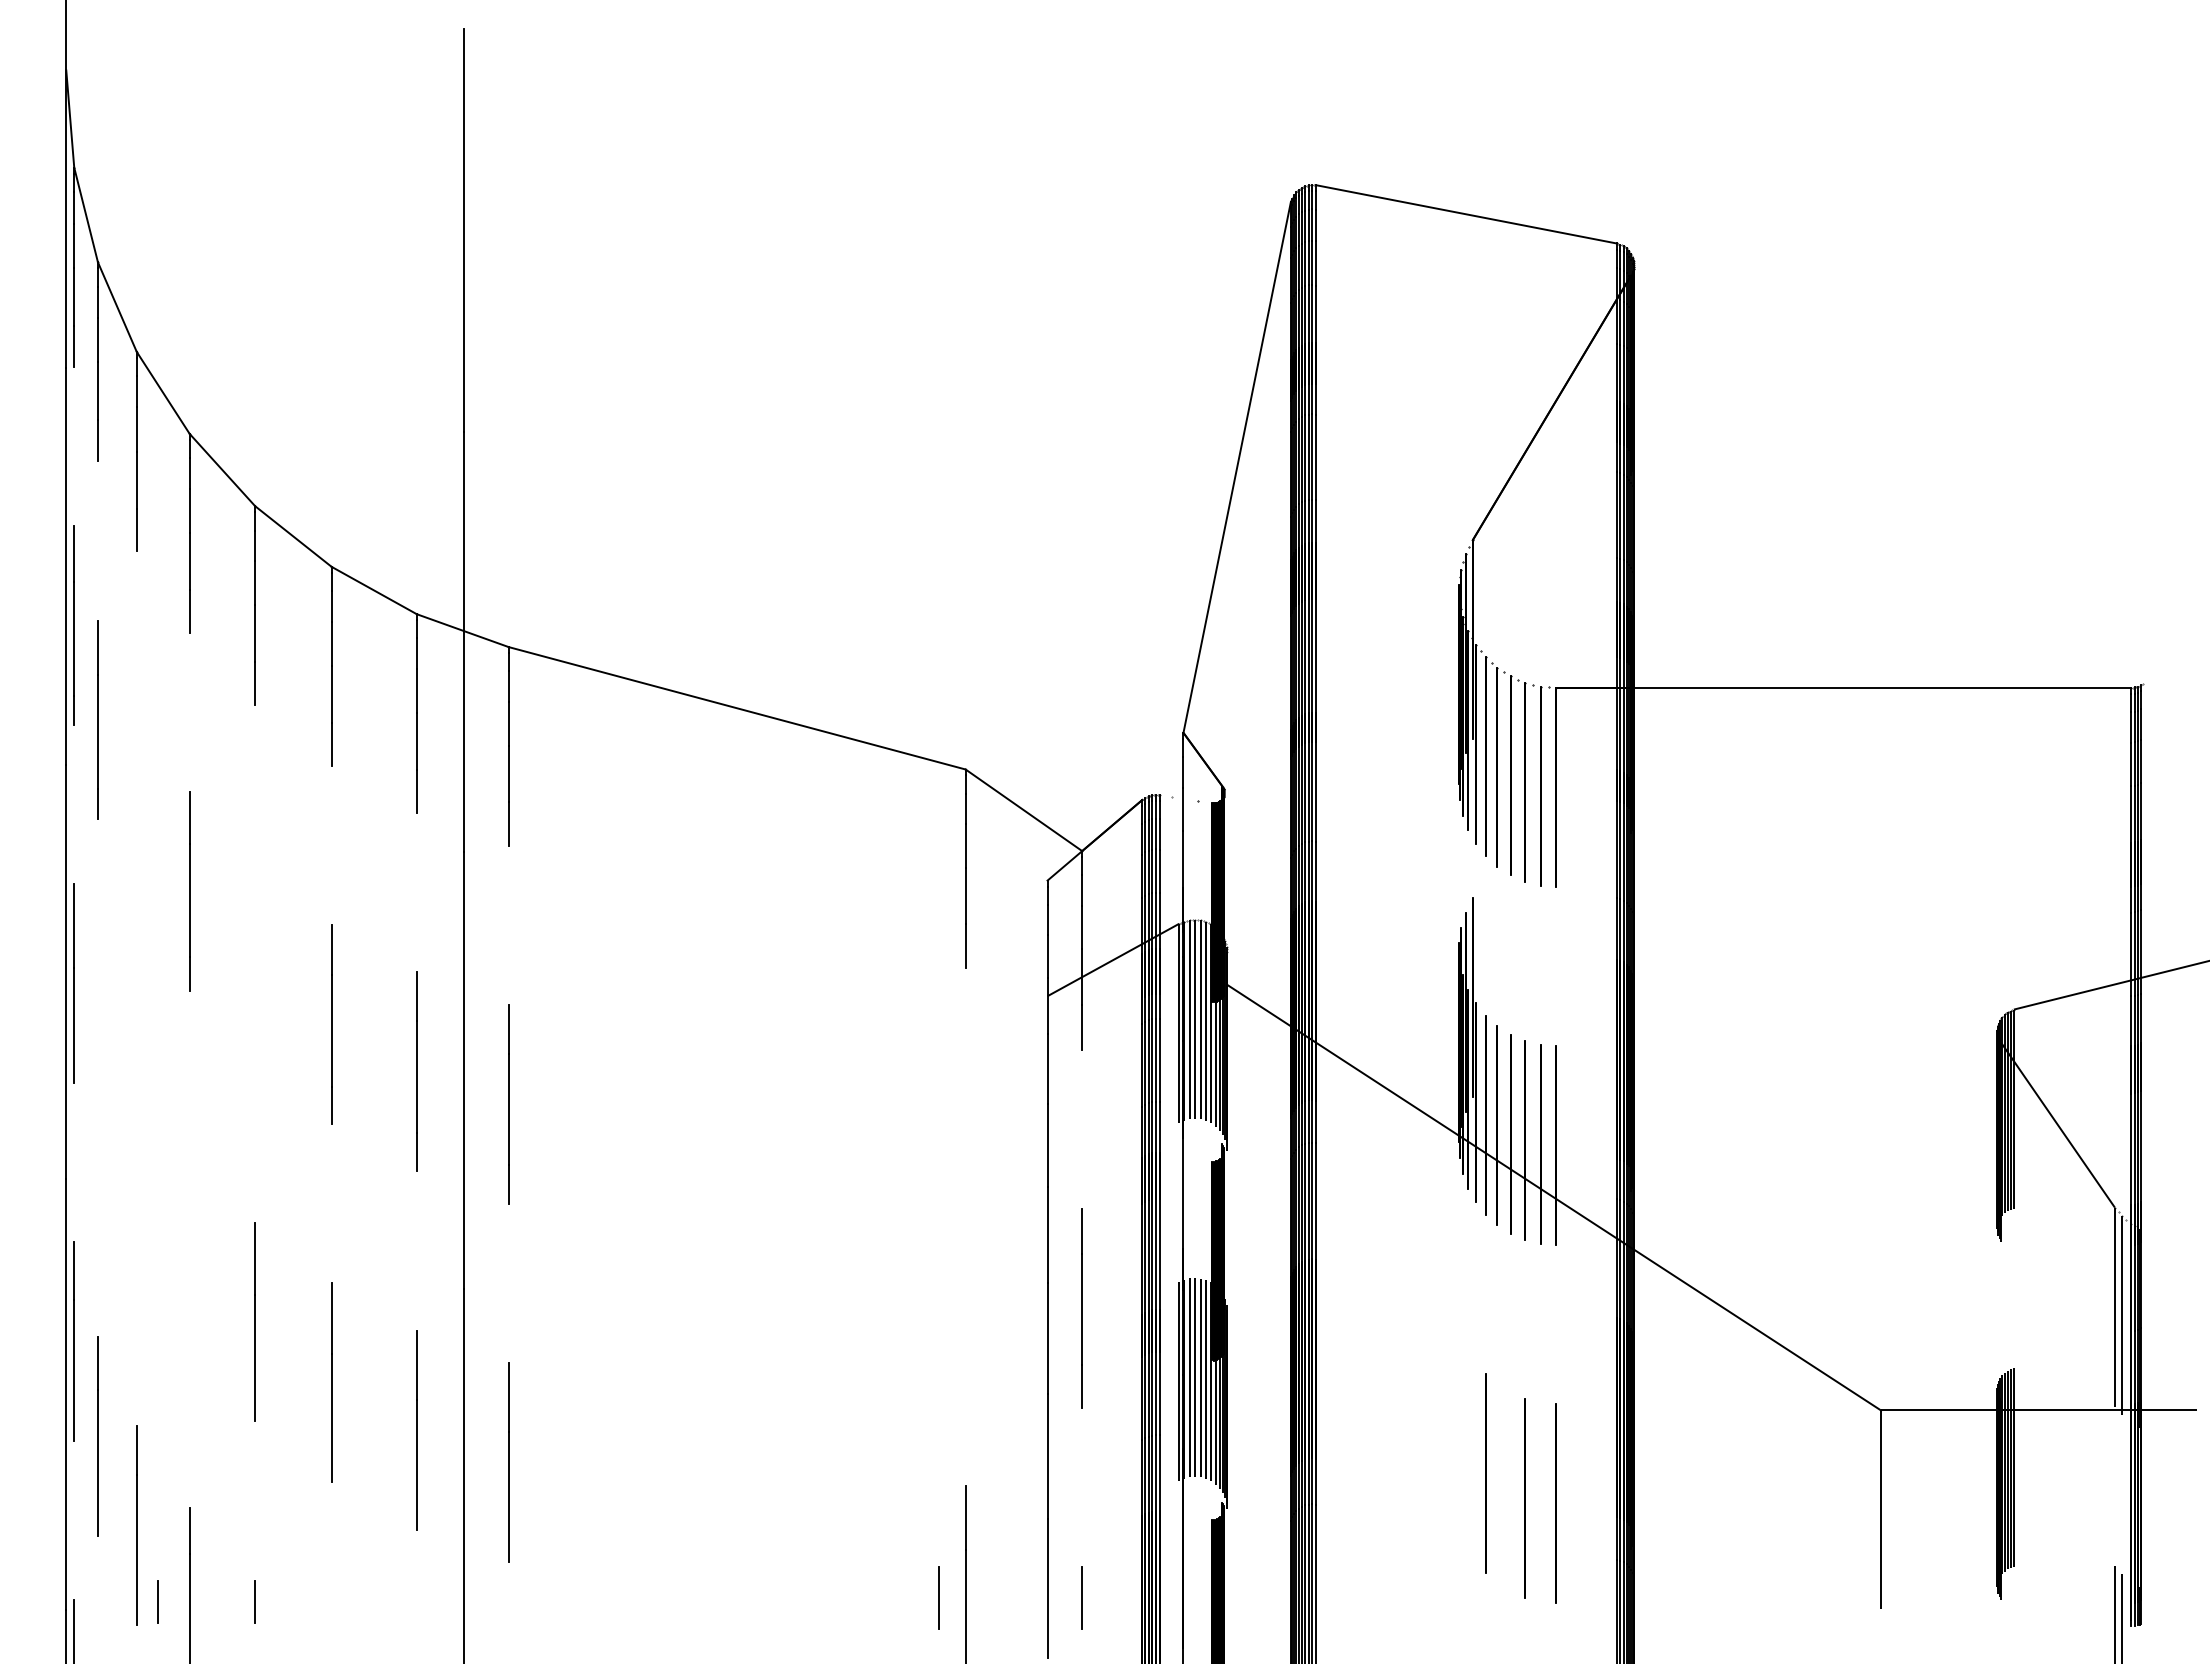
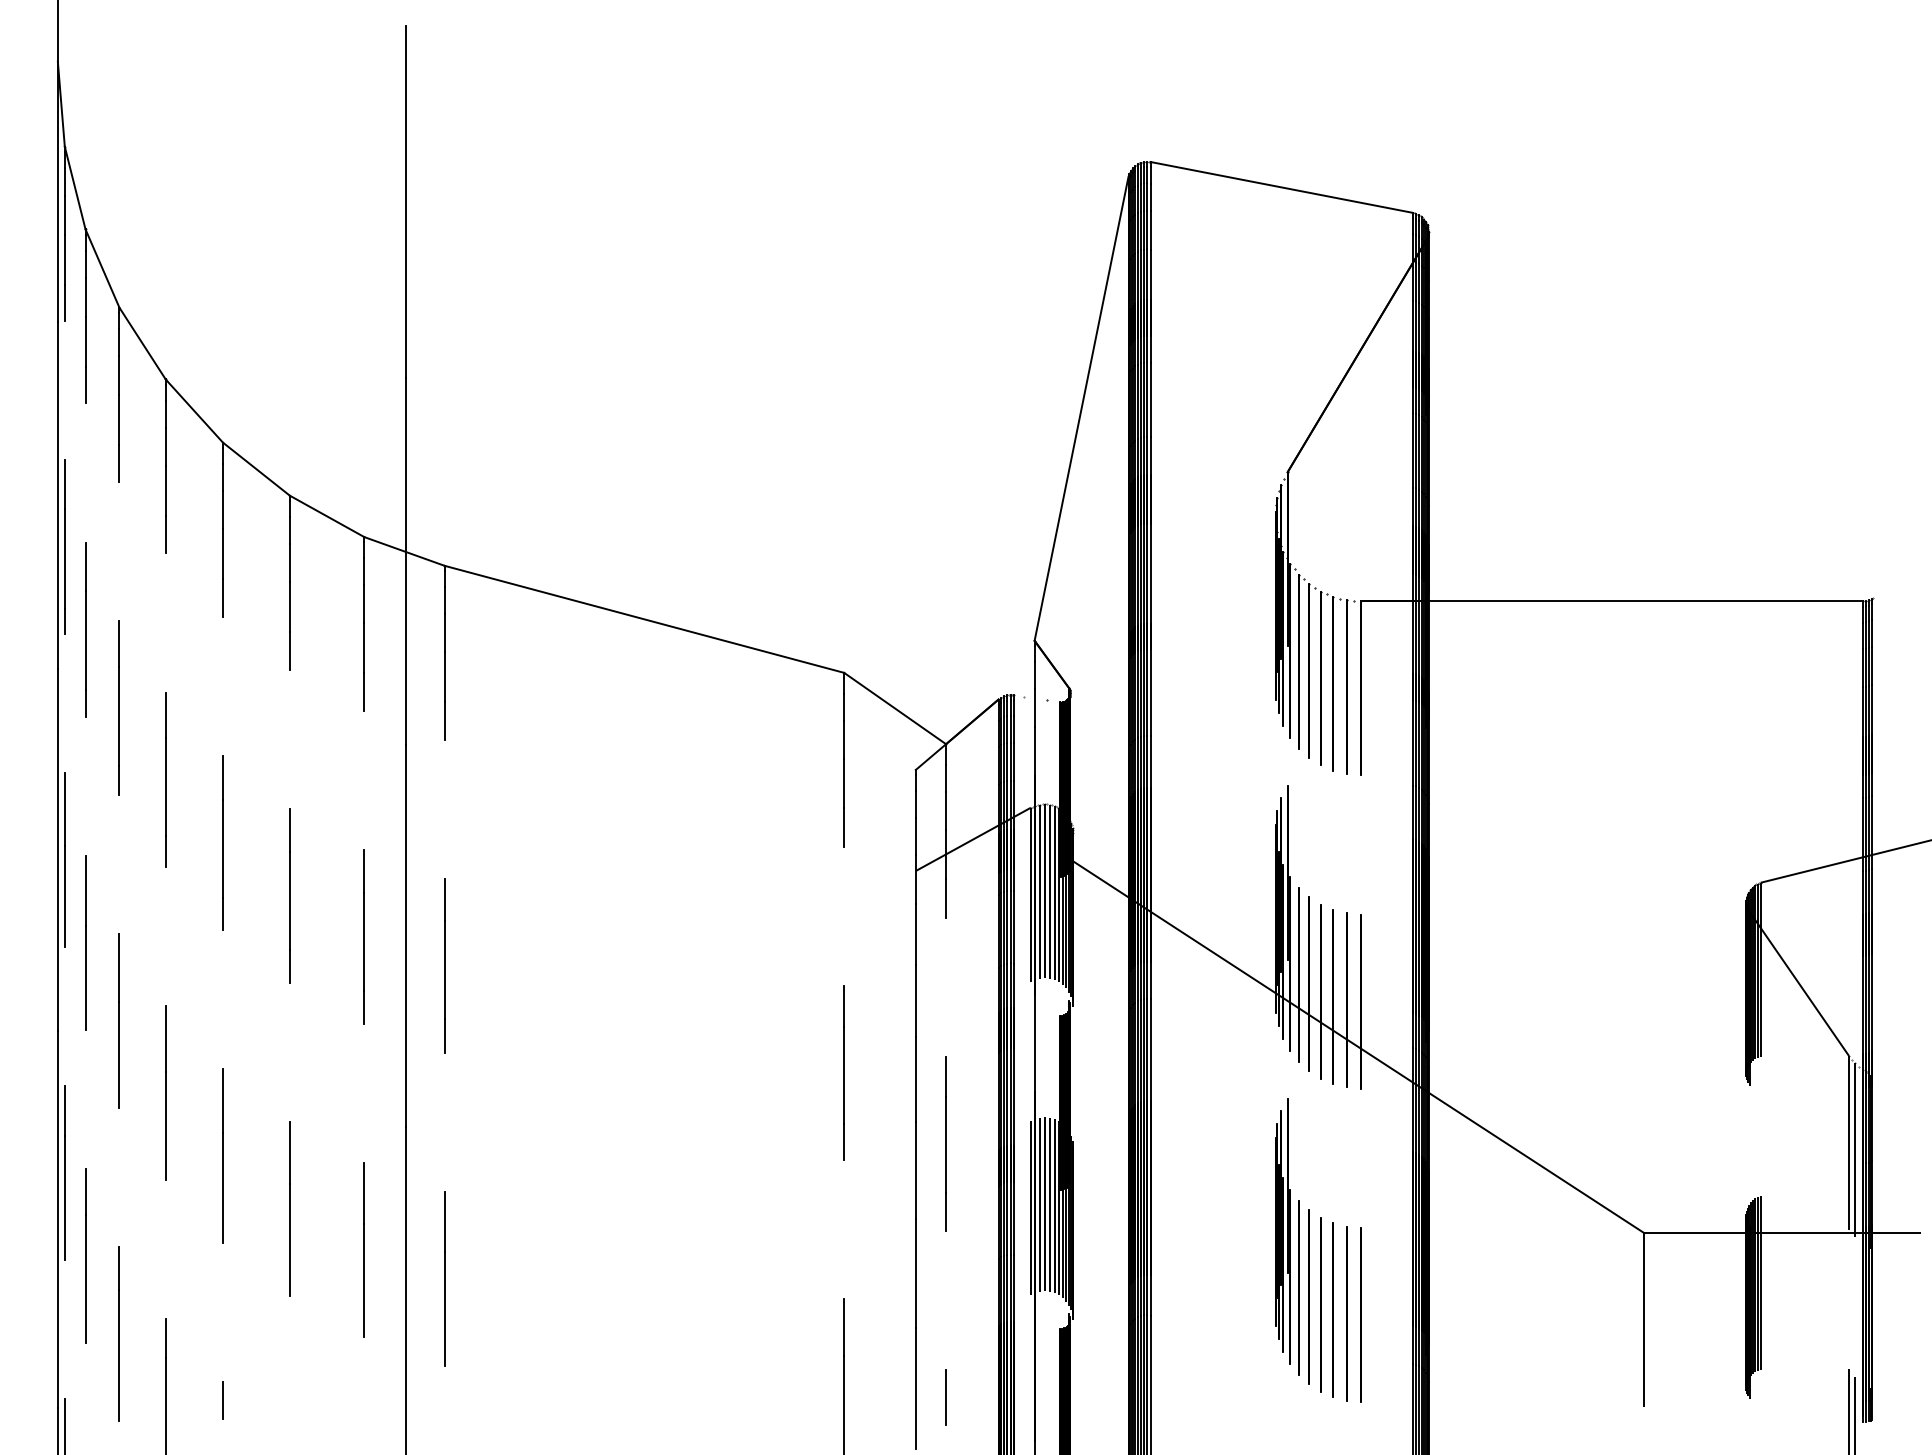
line: (136, 809) -> (119, 707), added
line: (254, 963) -> (222, 842), added
line: (97, 1078) -> (85, 943), added
line: (136, 1167) -> (119, 1020), added
line: (965, 1227) -> (844, 1073), added
line: (189, 1249) -> (165, 1092), added
part: (1467, 1408) -> (1282, 1231), added
line: (1496, 1483) -> (1308, 1297), added
line: (1510, 1492) -> (1320, 1304), added
line: (1540, 1502) -> (1346, 1313), added
line: (938, 1597) -> (820, 1396), removed
line: (157, 1601) -> (137, 1400), removed

